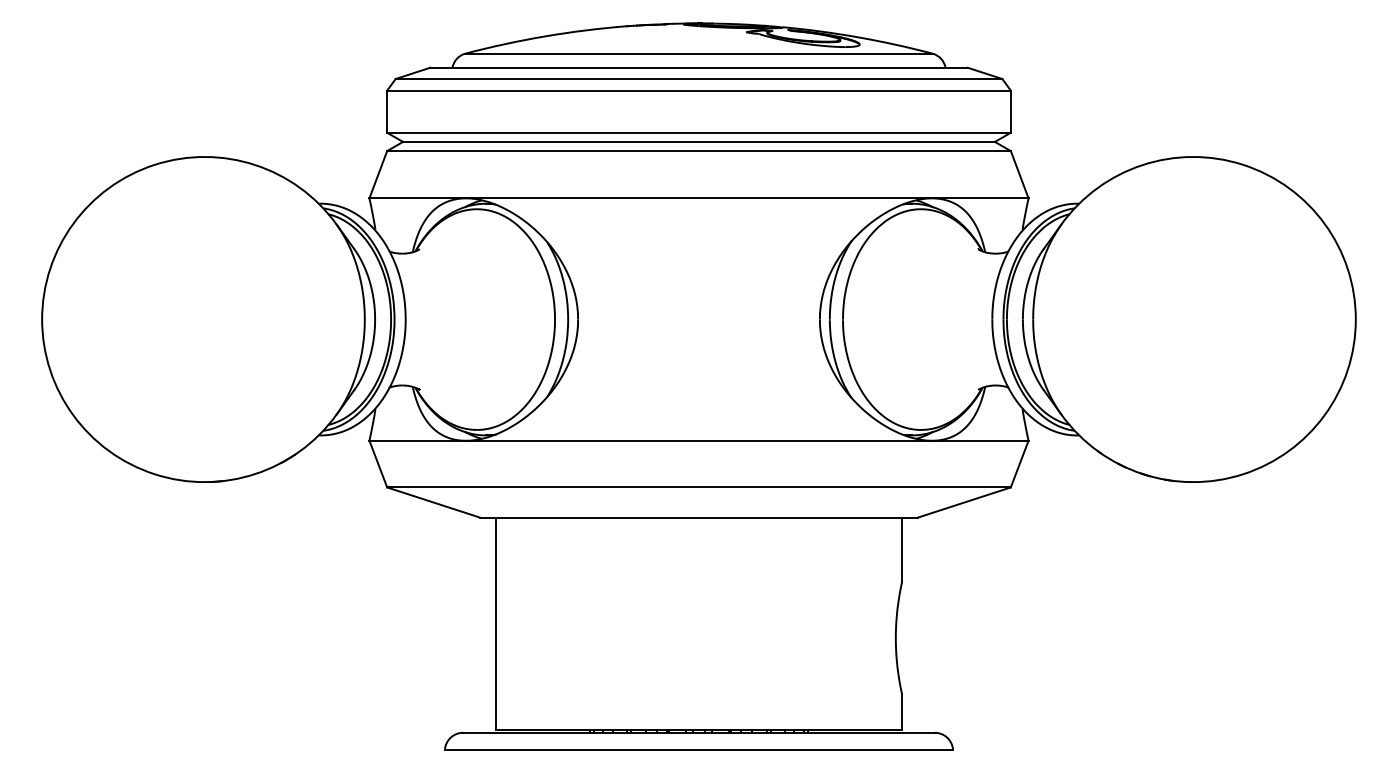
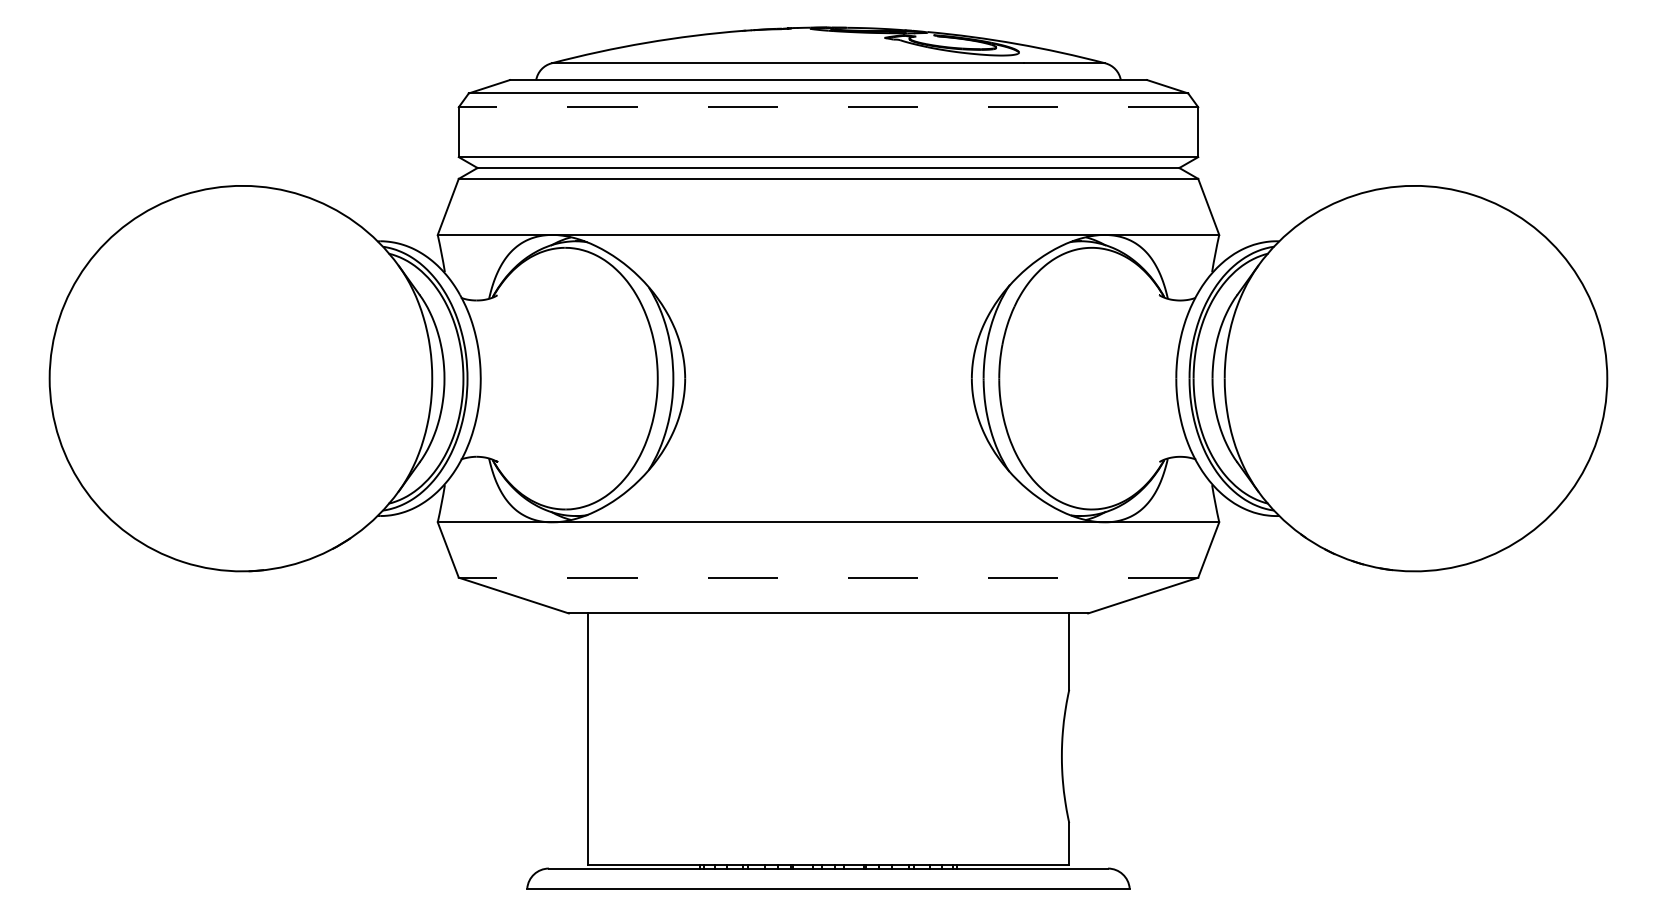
line: (699, 90) -> (828, 107), solid -> dashed
line: (699, 487) -> (828, 577), solid -> dashed

